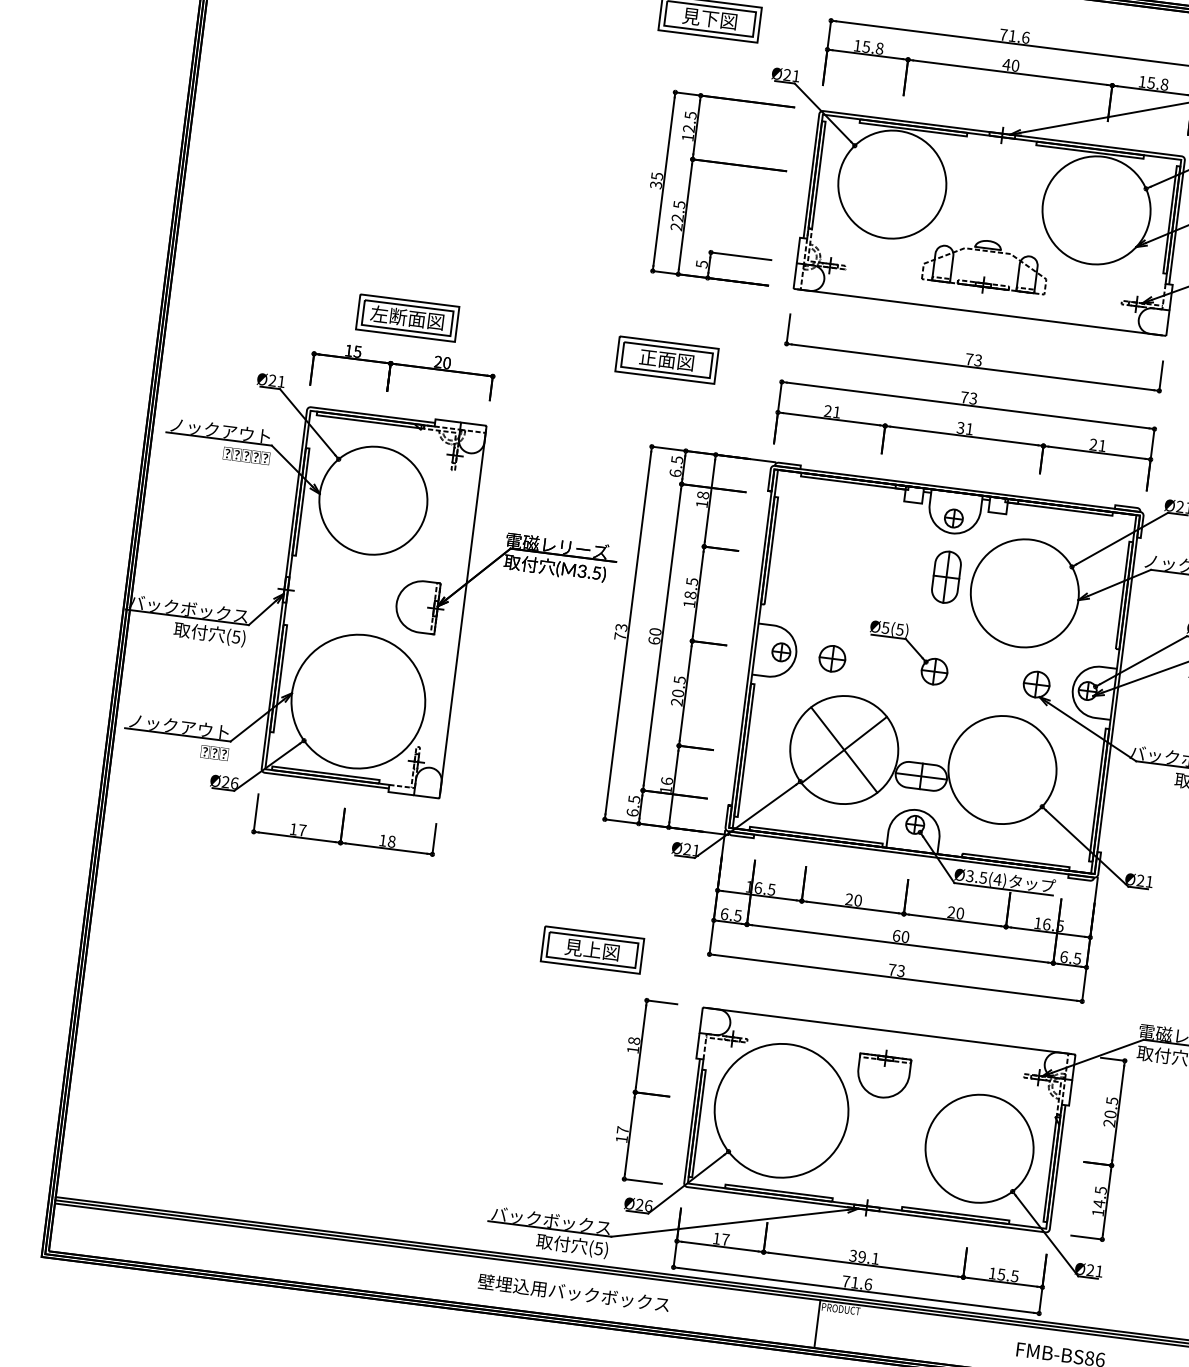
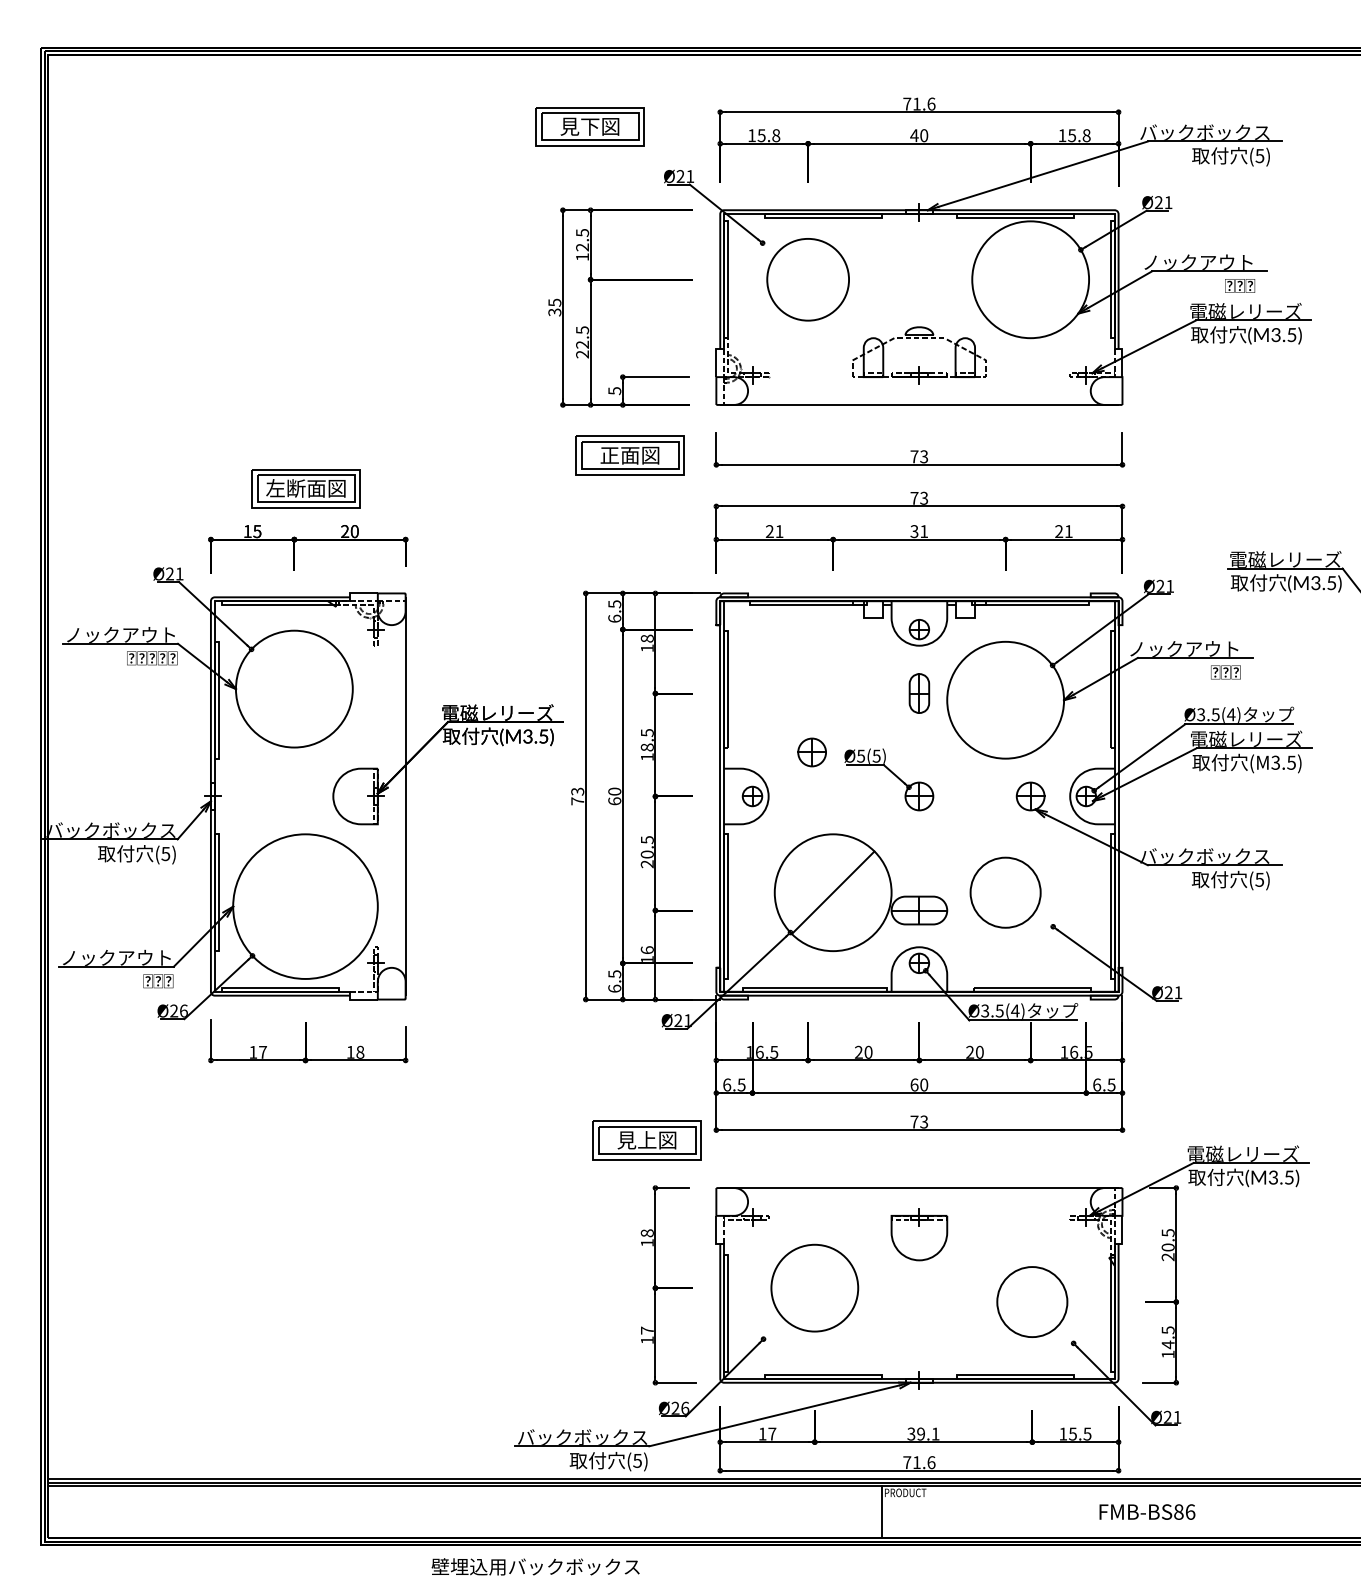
circle: (891, 184) -> (807, 279), size x0.7
part: (666, 359) -> (629, 455), moved
part: (946, 577) -> (919, 693), size x0.7
part: (831, 658) -> (811, 752), moved
line: (843, 749) -> (832, 892), removed
circle: (1002, 769) -> (1005, 892), size x0.6
part: (591, 950) -> (646, 1140), moved
circle: (781, 1110) -> (814, 1287), size x0.6
circle: (978, 1148) -> (1031, 1301), size x0.6
text: (573, 1292) -> (535, 1566), moved

